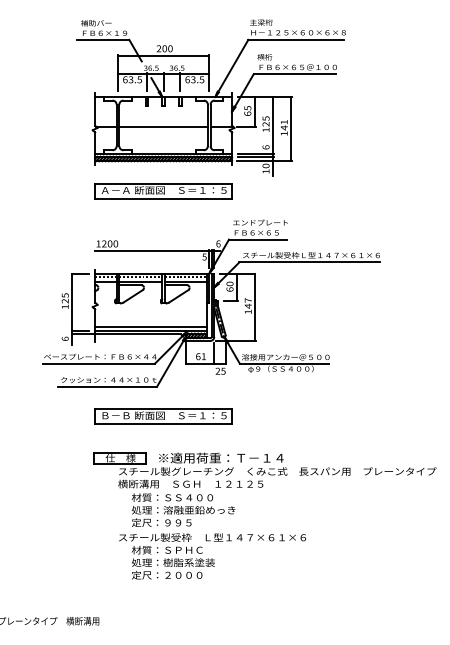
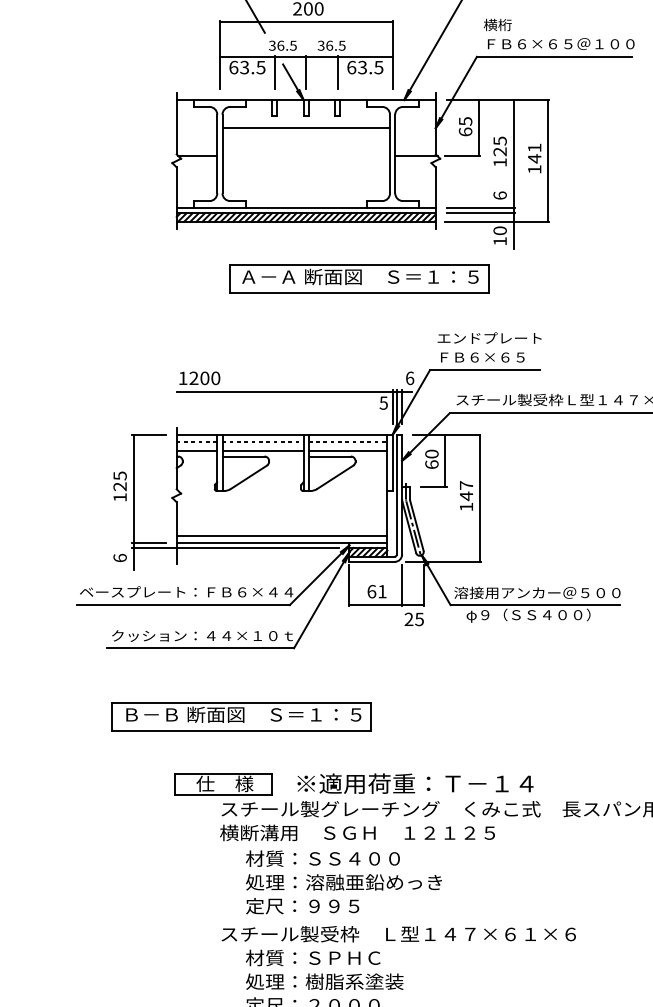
line: (163, 126) -> (306, 127), moved
part: (163, 191) -> (359, 279), moved
part: (163, 416) -> (241, 716), moved

